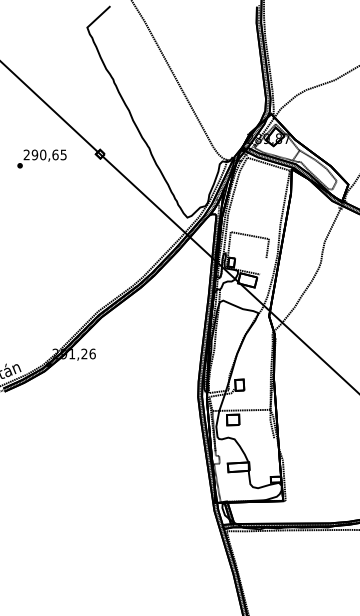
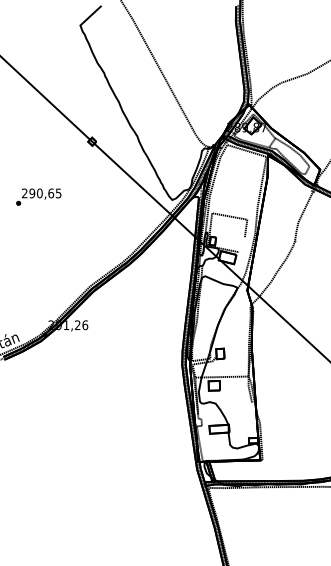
text: (41, 158) -> (38, 196), moved

